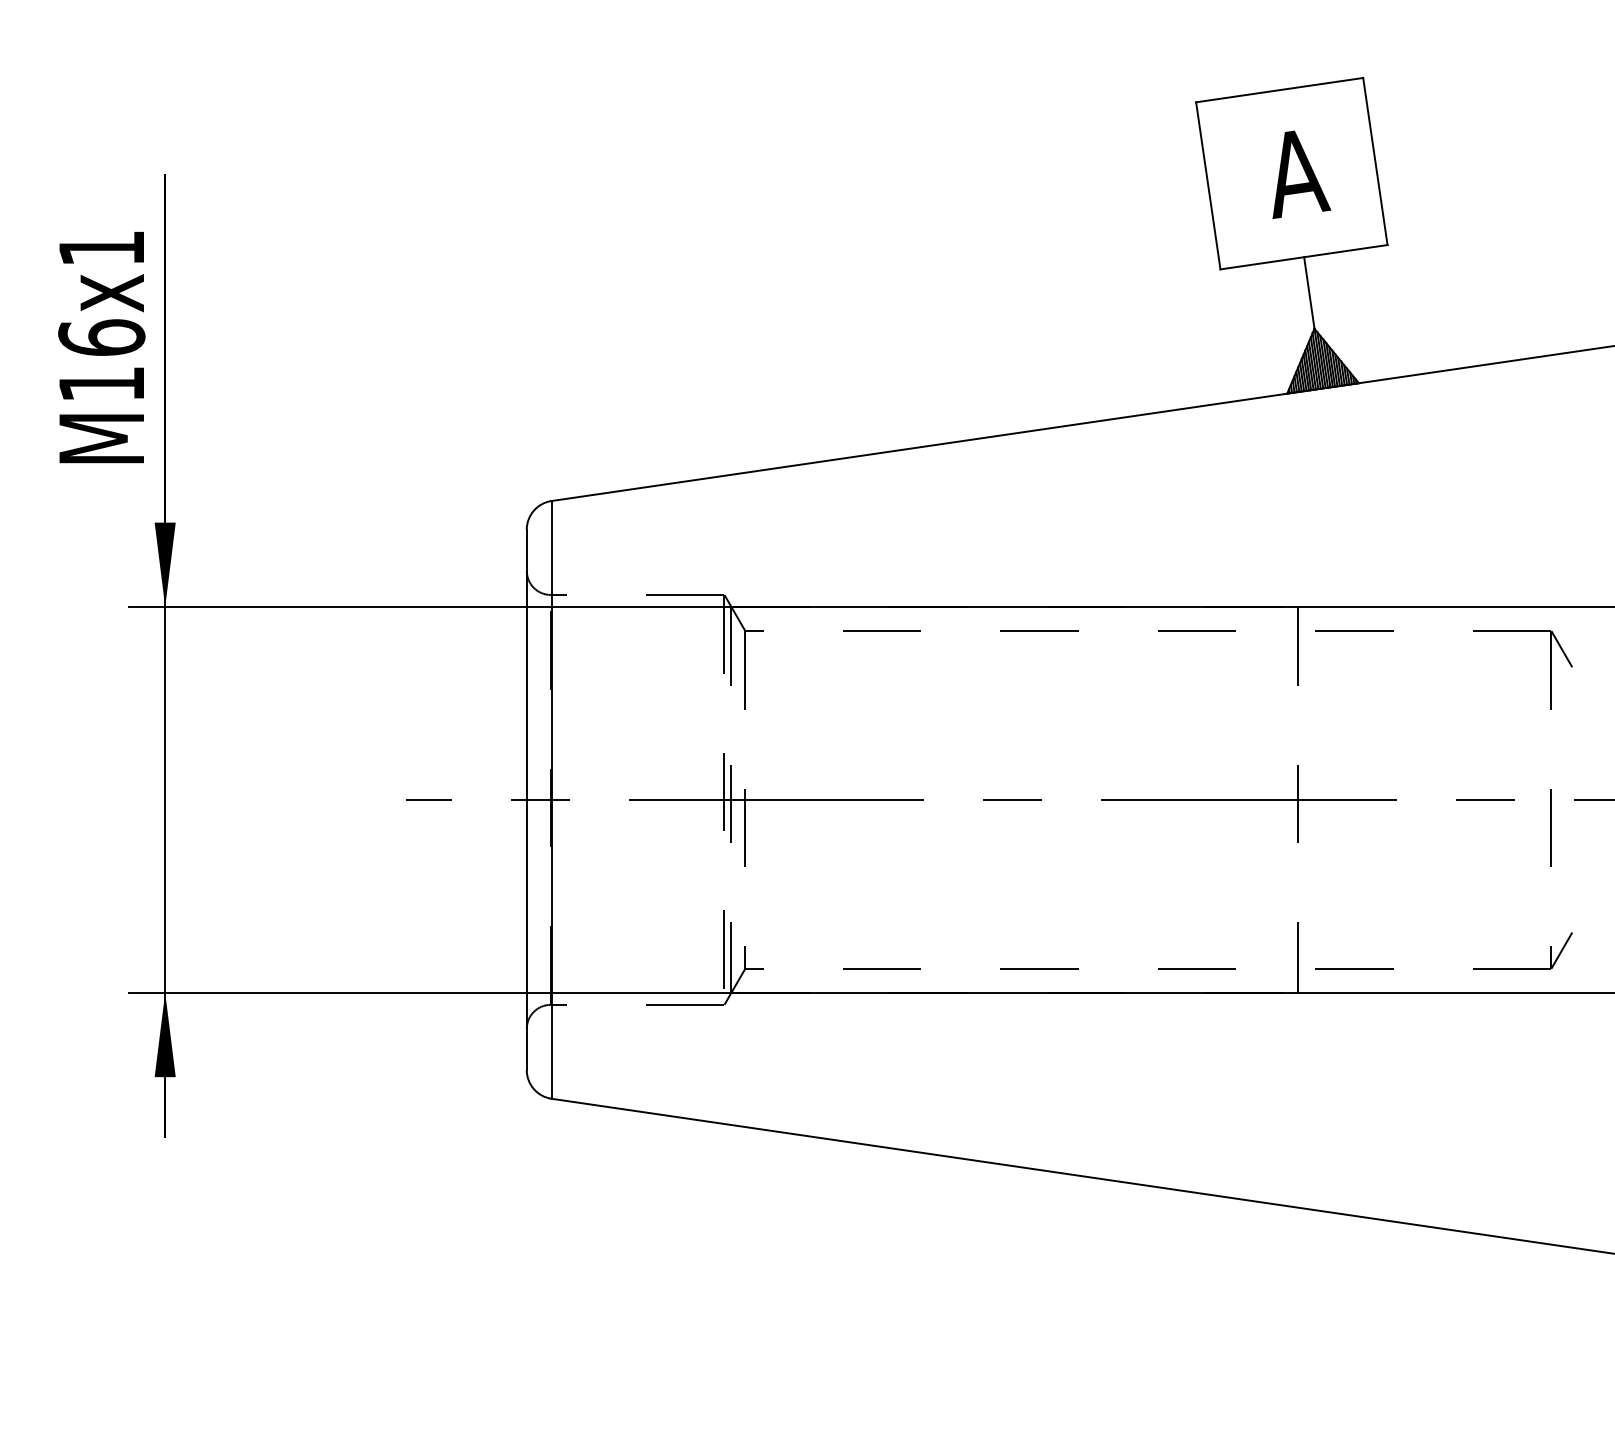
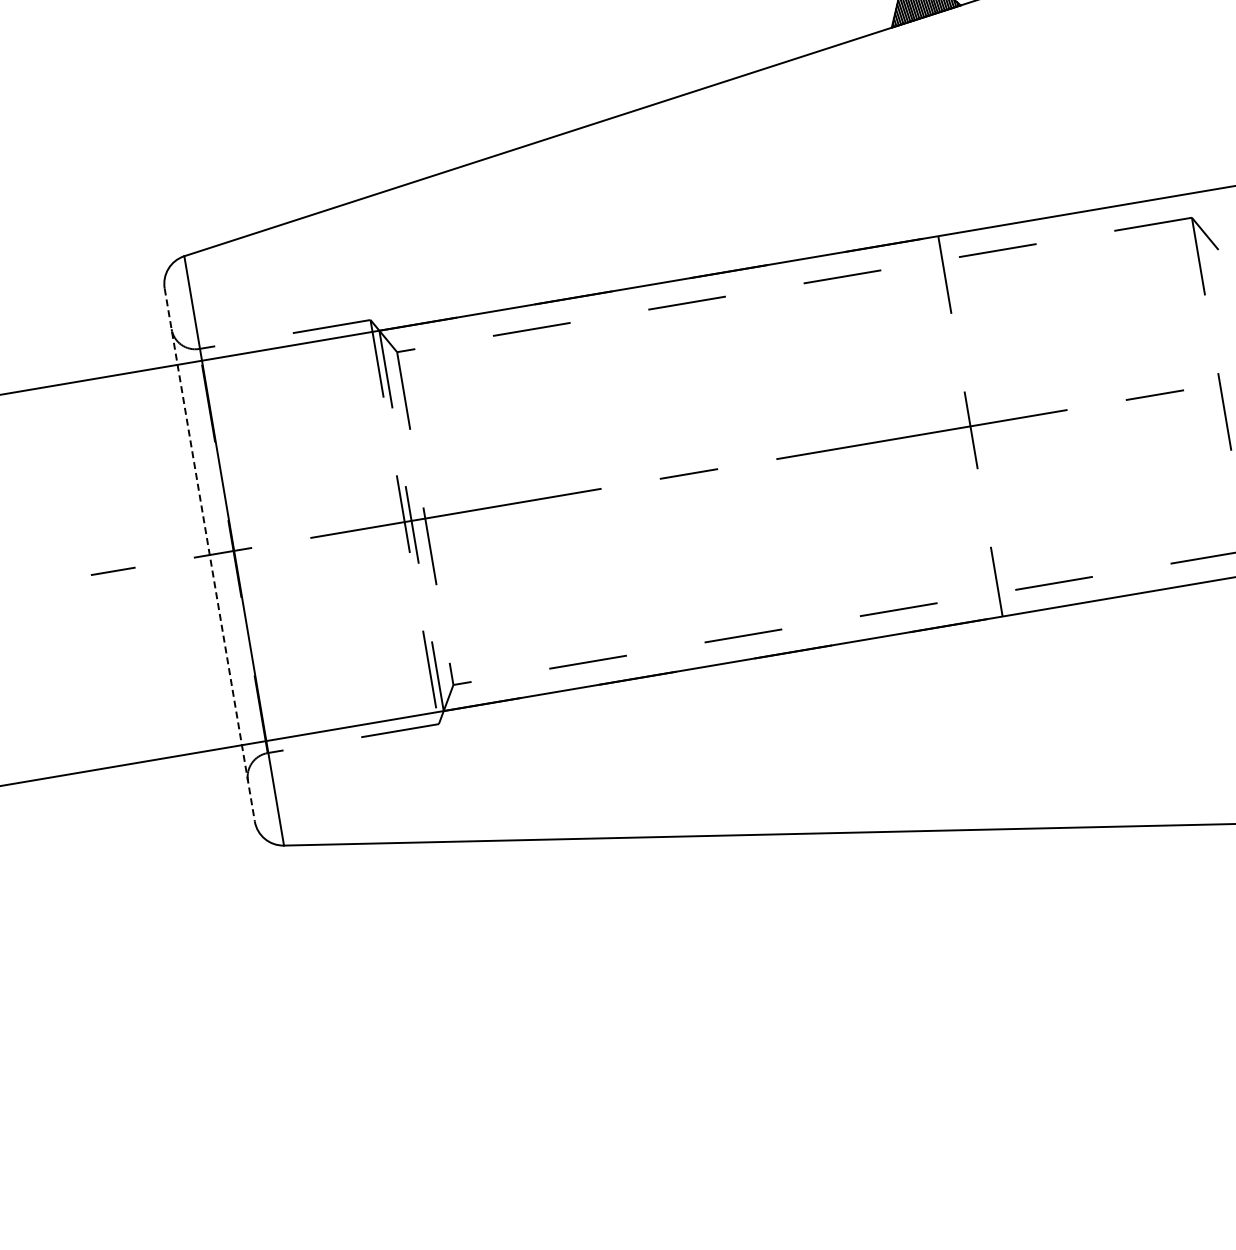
line: (526, 800) -> (209, 555), solid -> dashed

